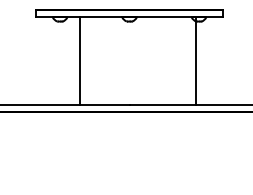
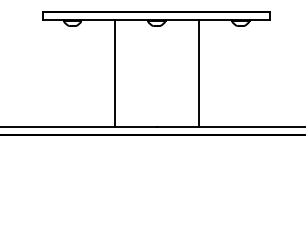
line: (79, 60) -> (114, 73), moved
line: (196, 60) -> (198, 73), moved

